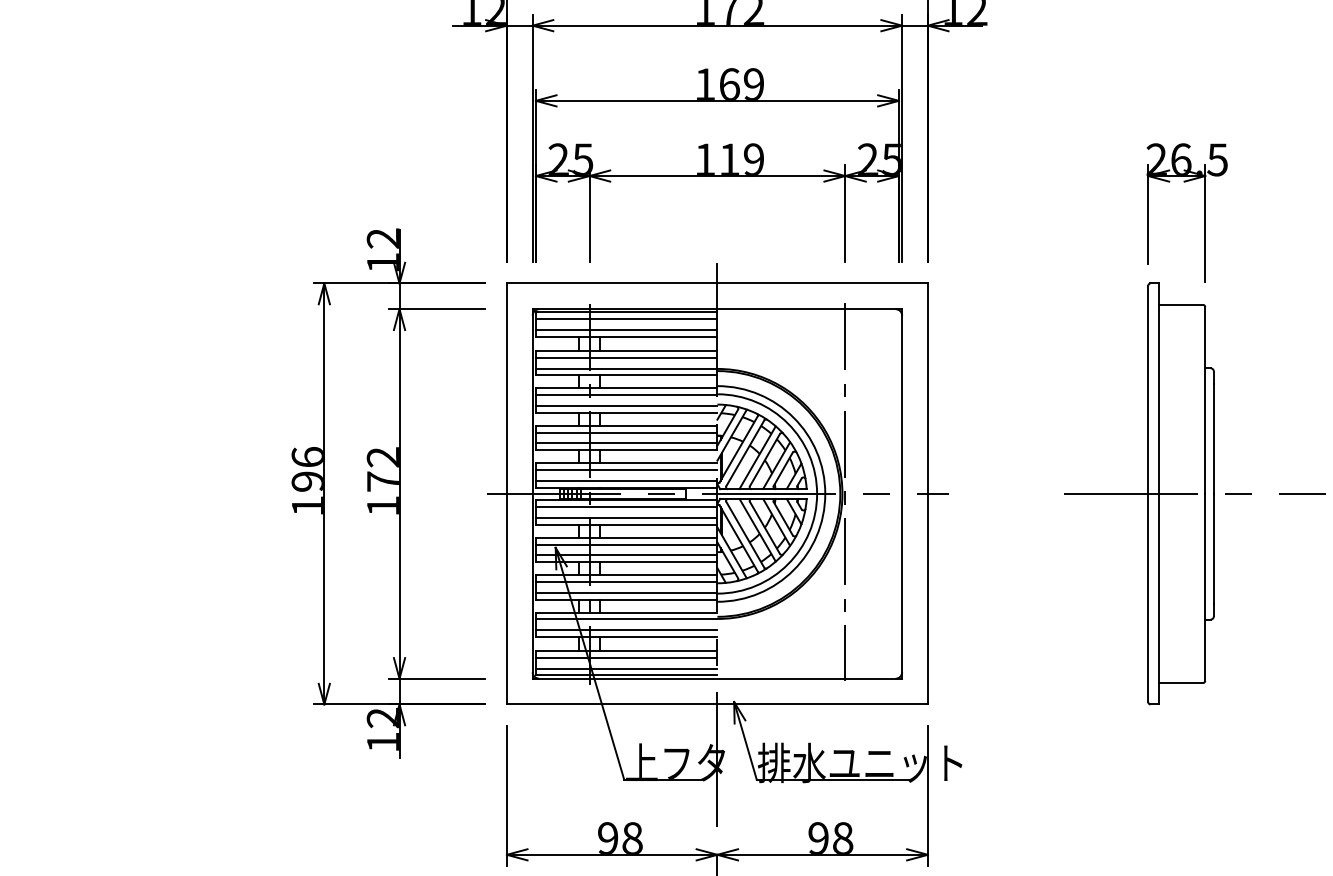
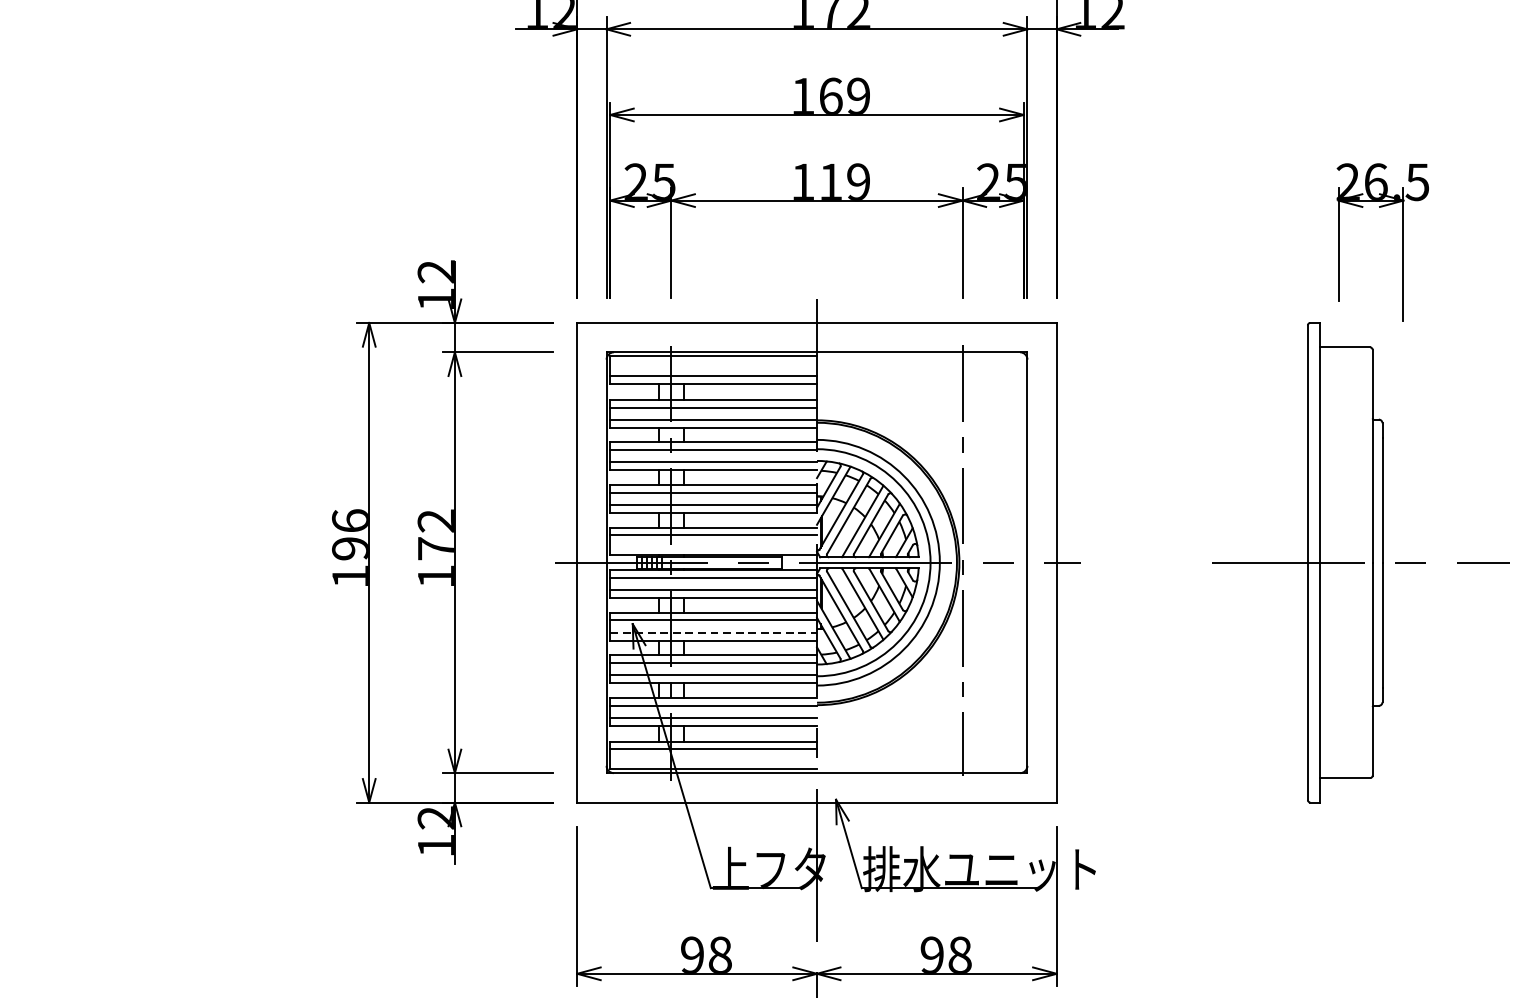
part: (1204, 212) -> (1402, 242), moved
line: (626, 319) -> (713, 364), removed
line: (626, 480) -> (713, 547), removed
line: (626, 555) -> (713, 632), solid -> dashed
line: (626, 668) -> (713, 761), removed

